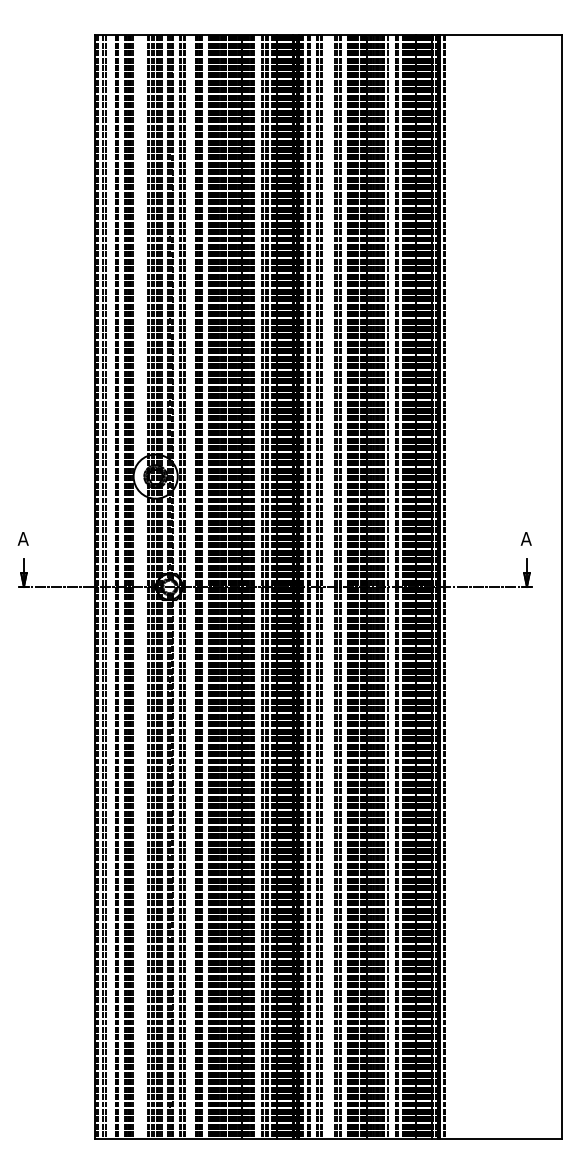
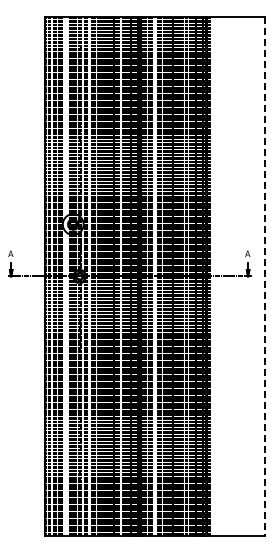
line: (561, 587) -> (264, 276), solid -> dashed

